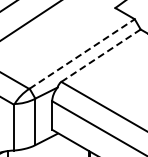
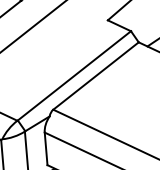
line: (82, 53) -> (74, 75), dashed -> solid
line: (101, 55) -> (96, 75), dashed -> solid

